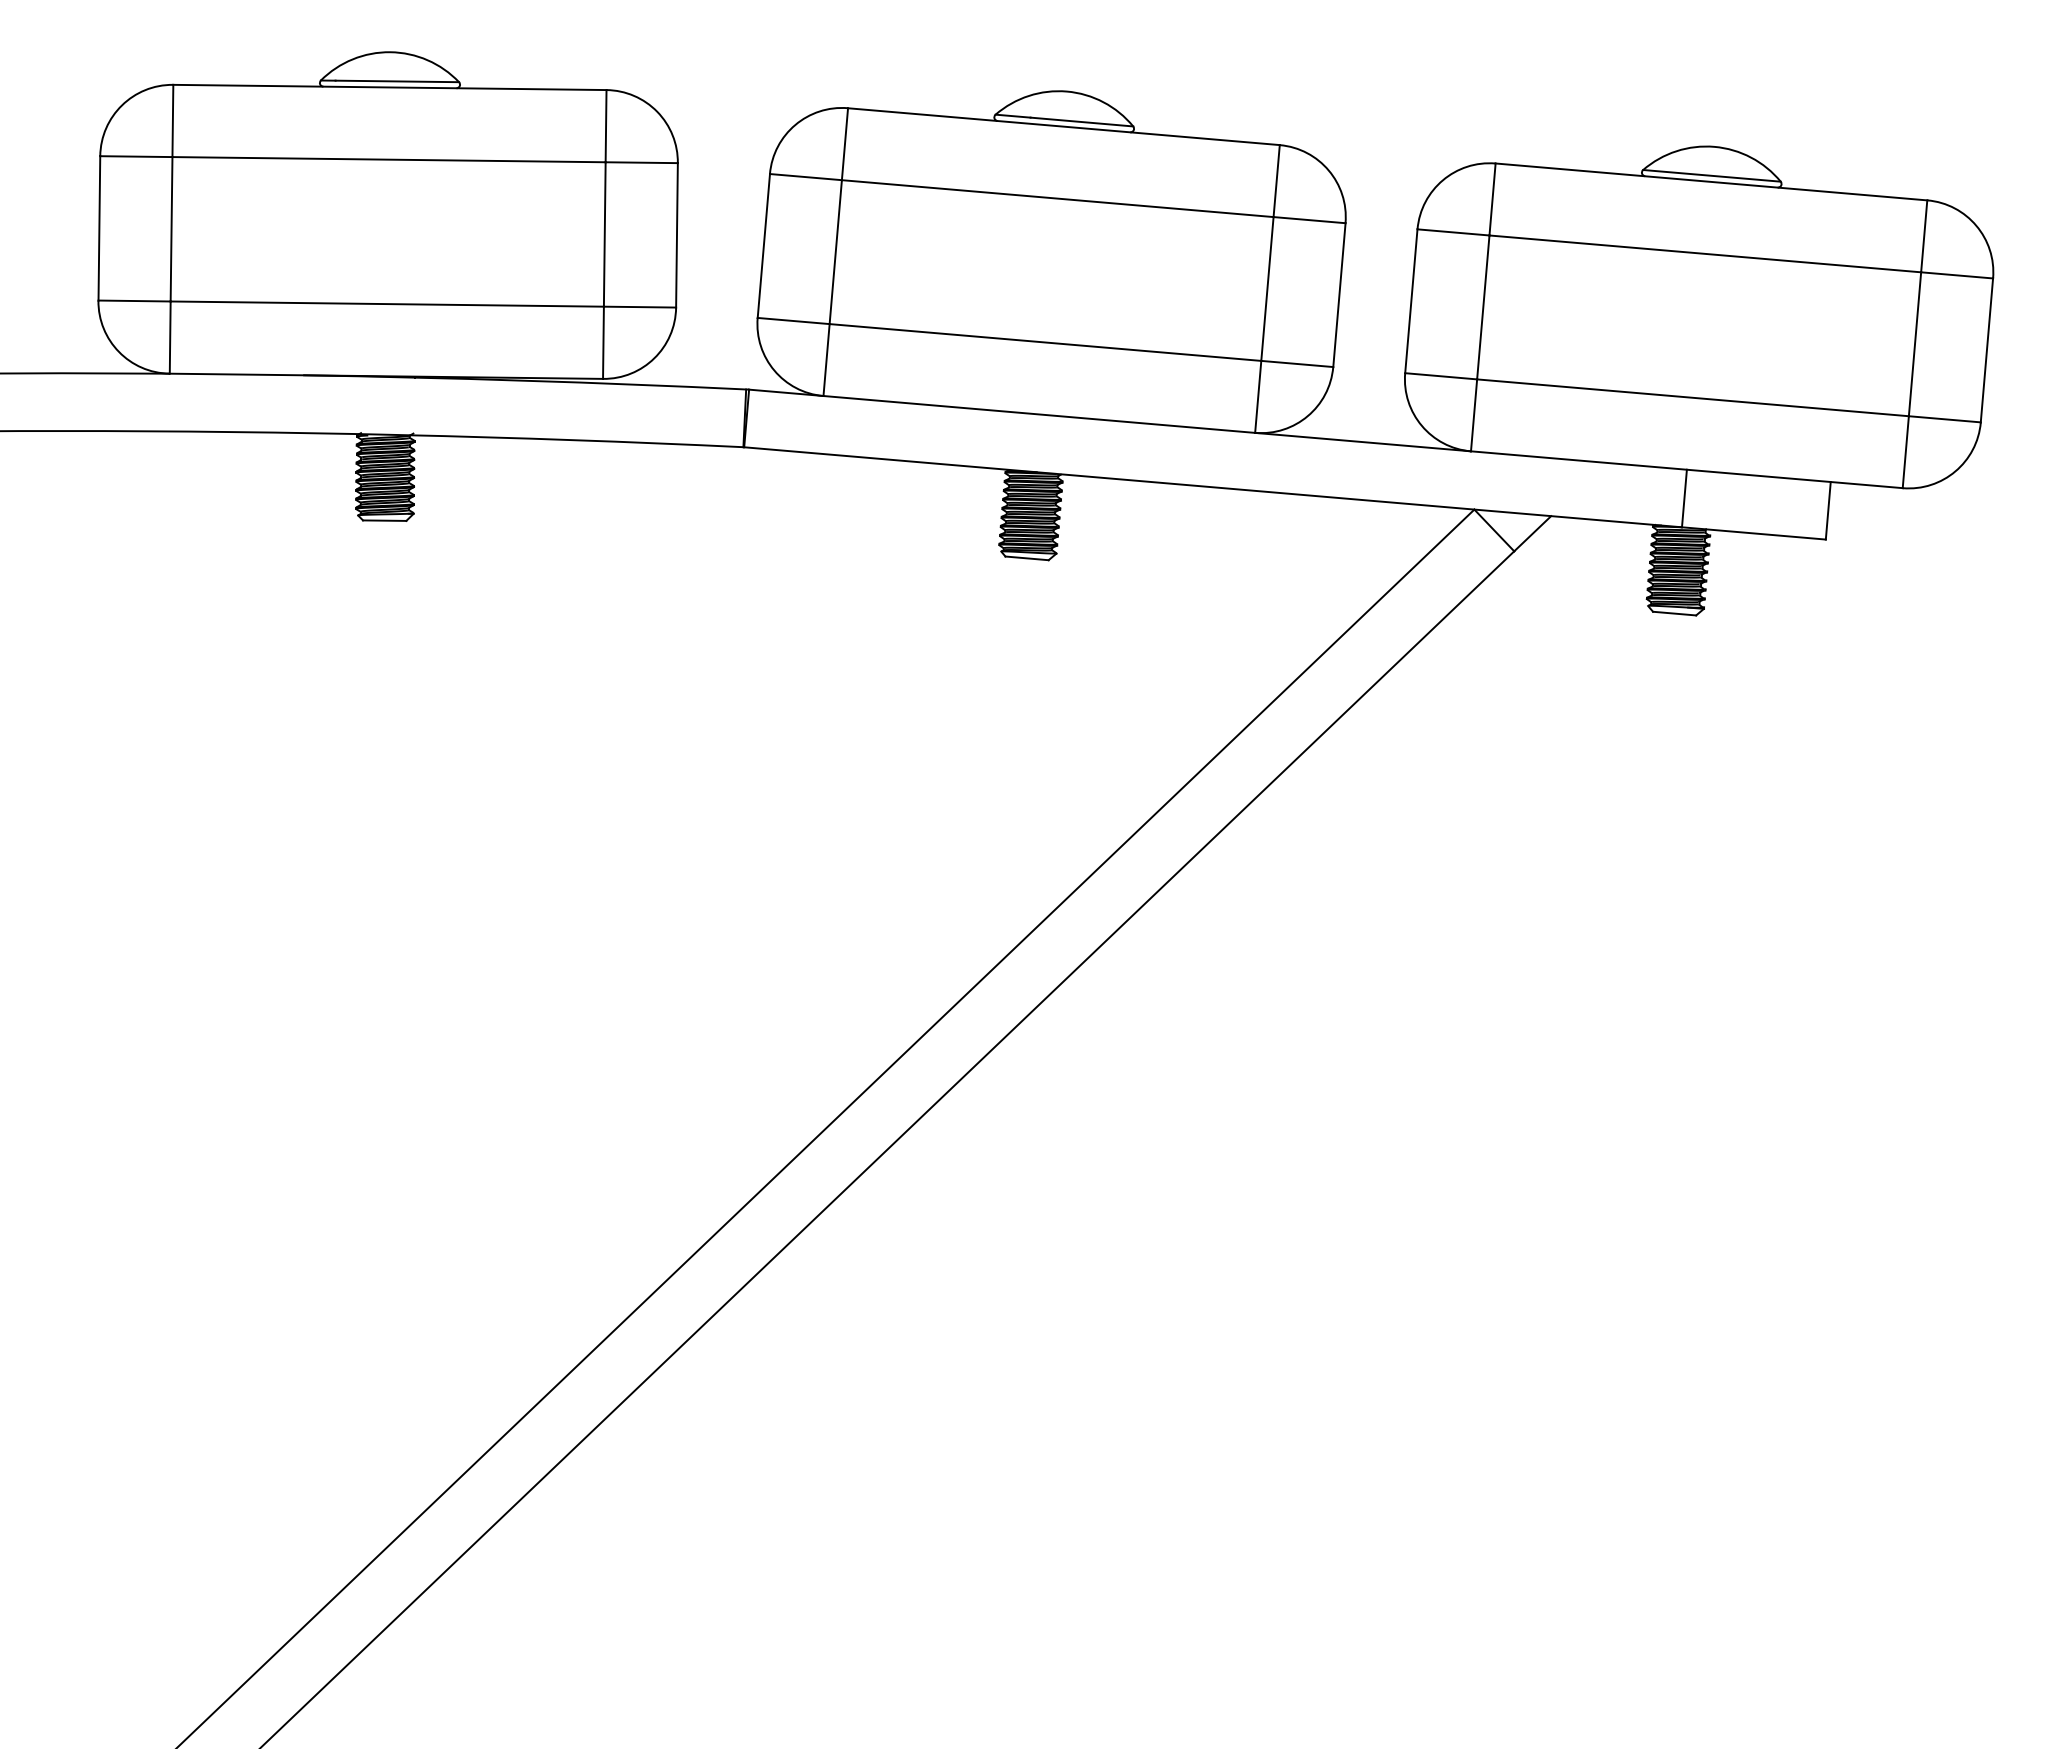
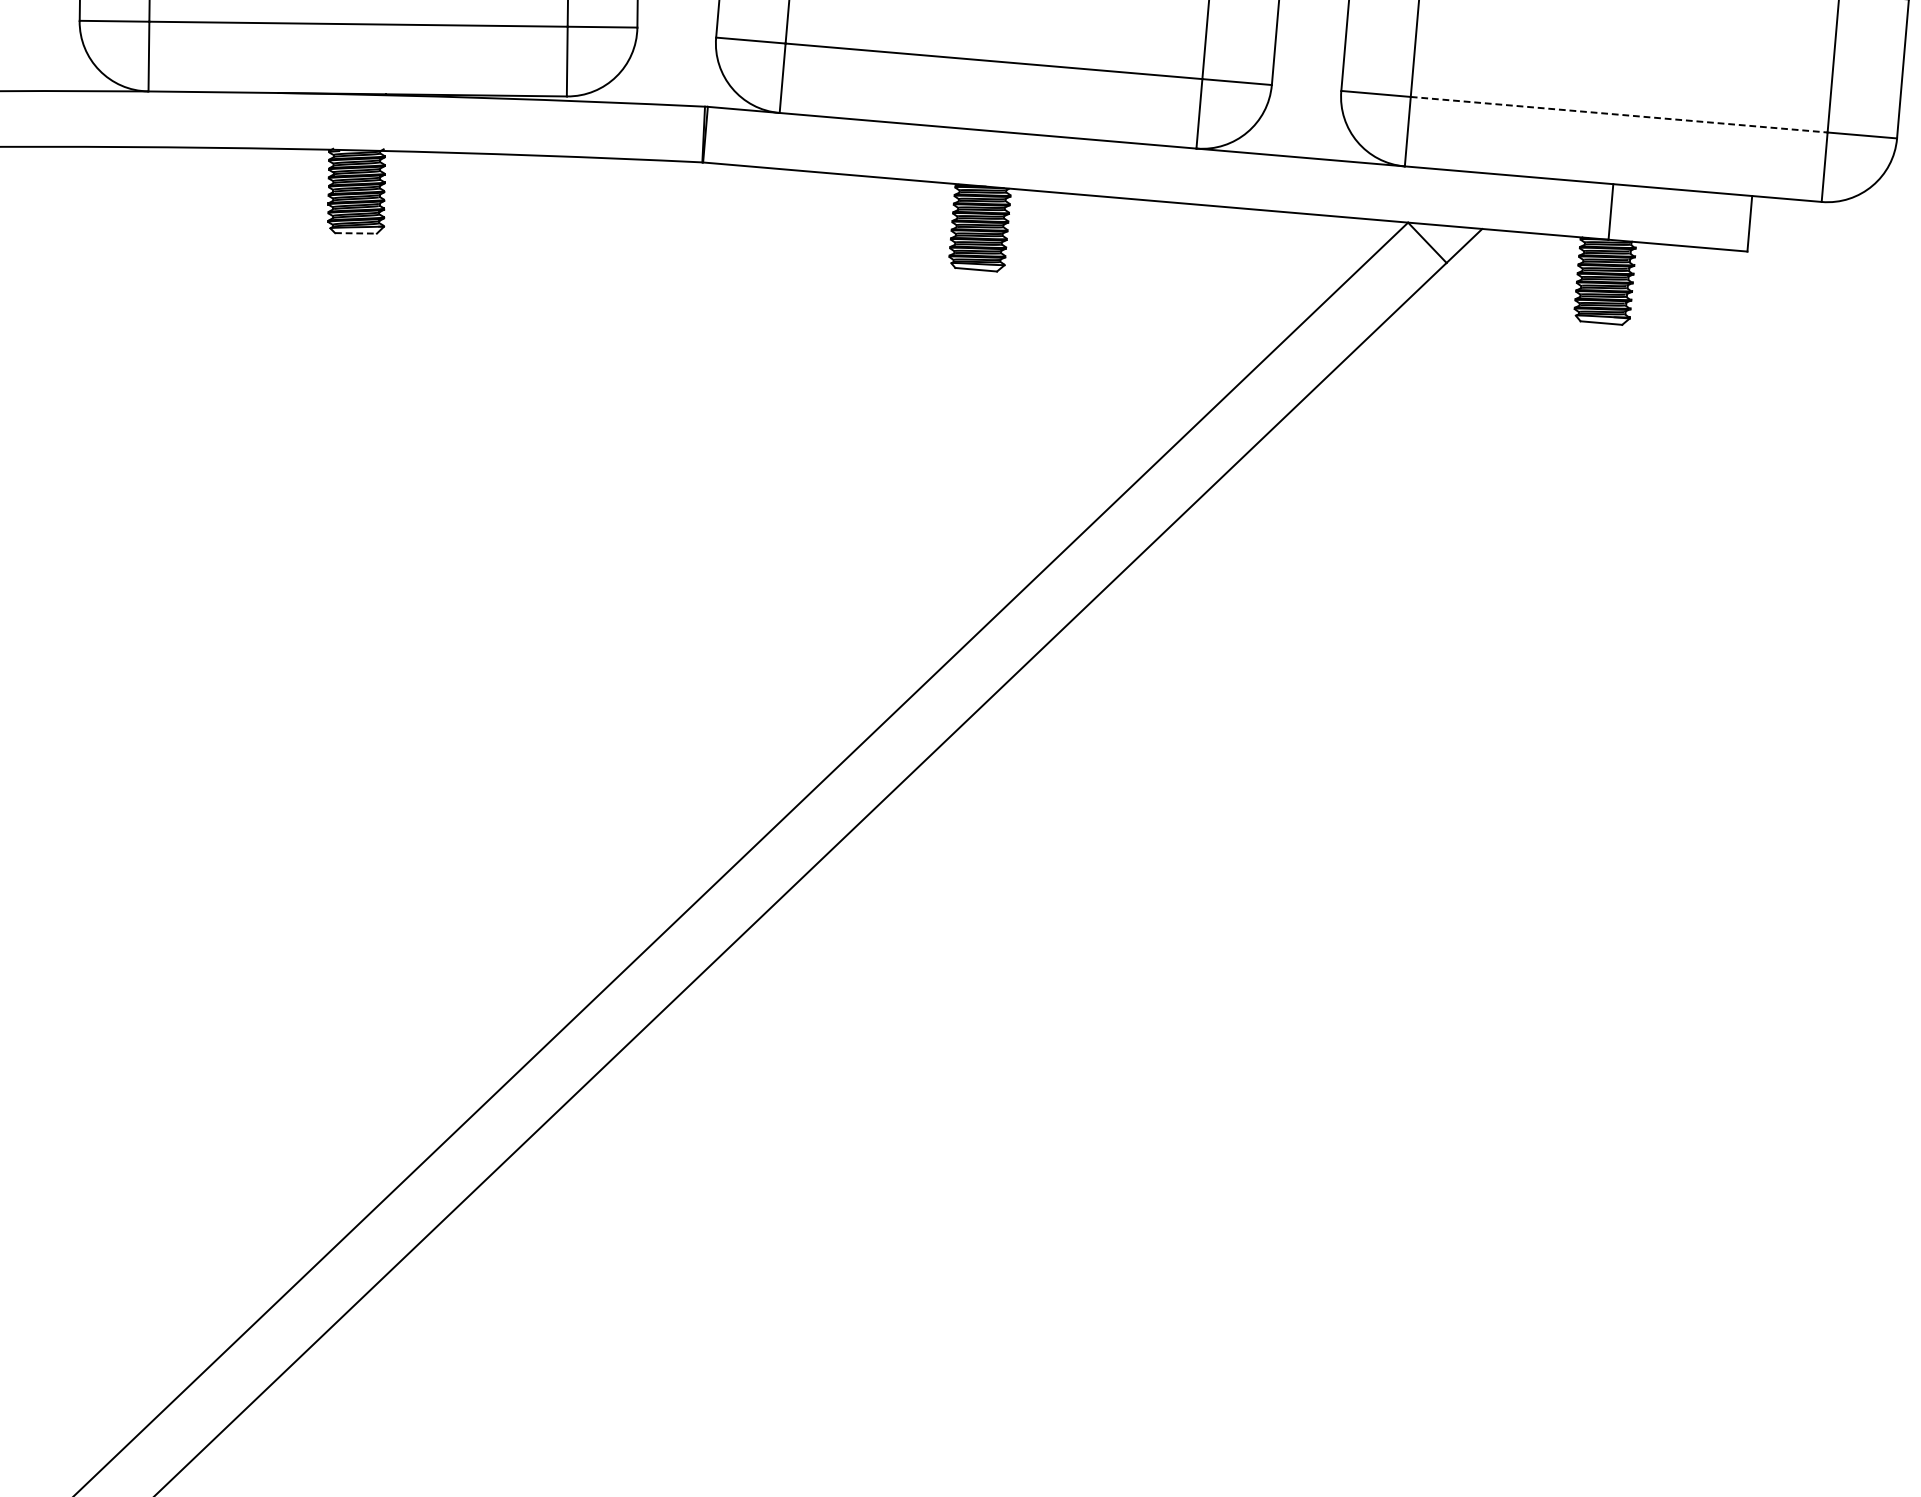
line: (1693, 397) -> (1619, 114), solid -> dashed
line: (384, 520) -> (355, 233), solid -> dashed

